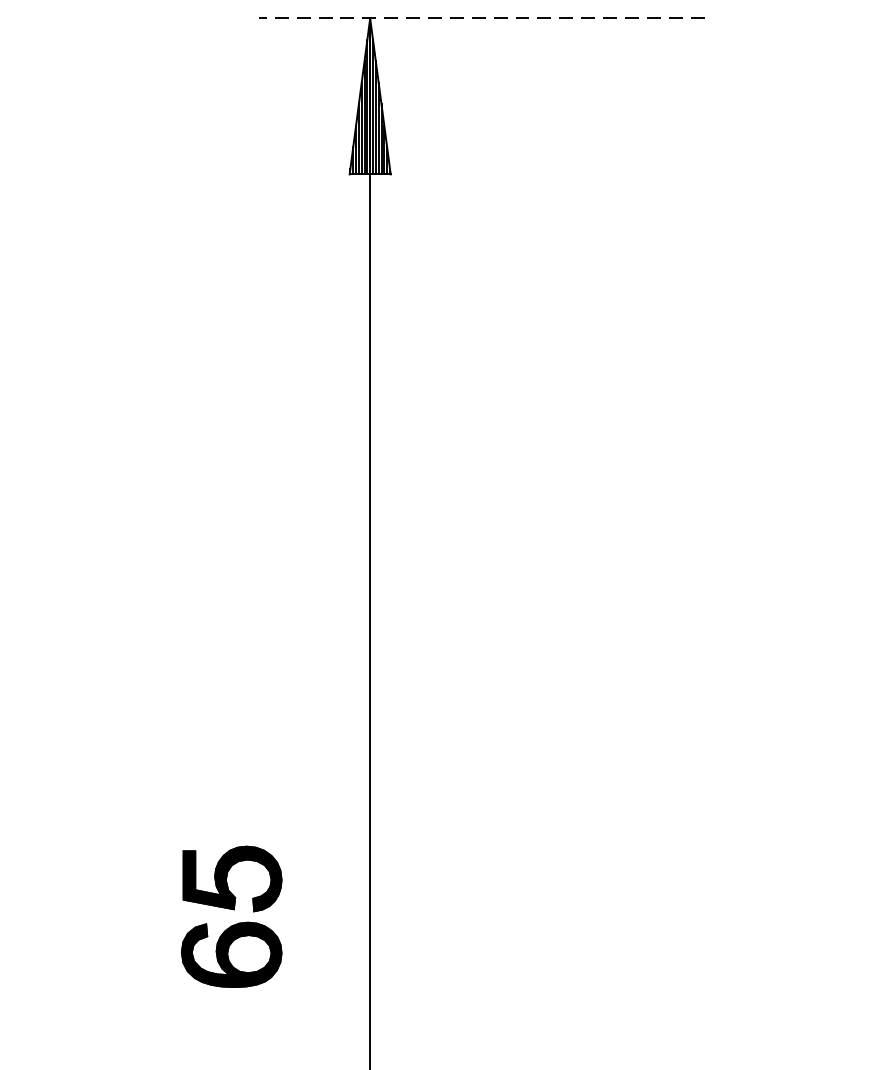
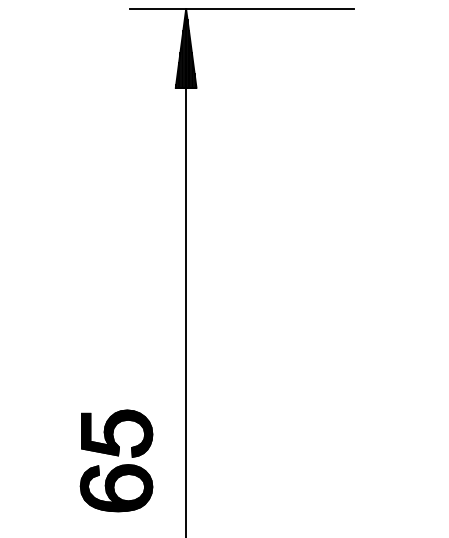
line: (480, 18) -> (241, 9), dashed -> solid
part: (231, 916) -> (116, 460), size x1.43

